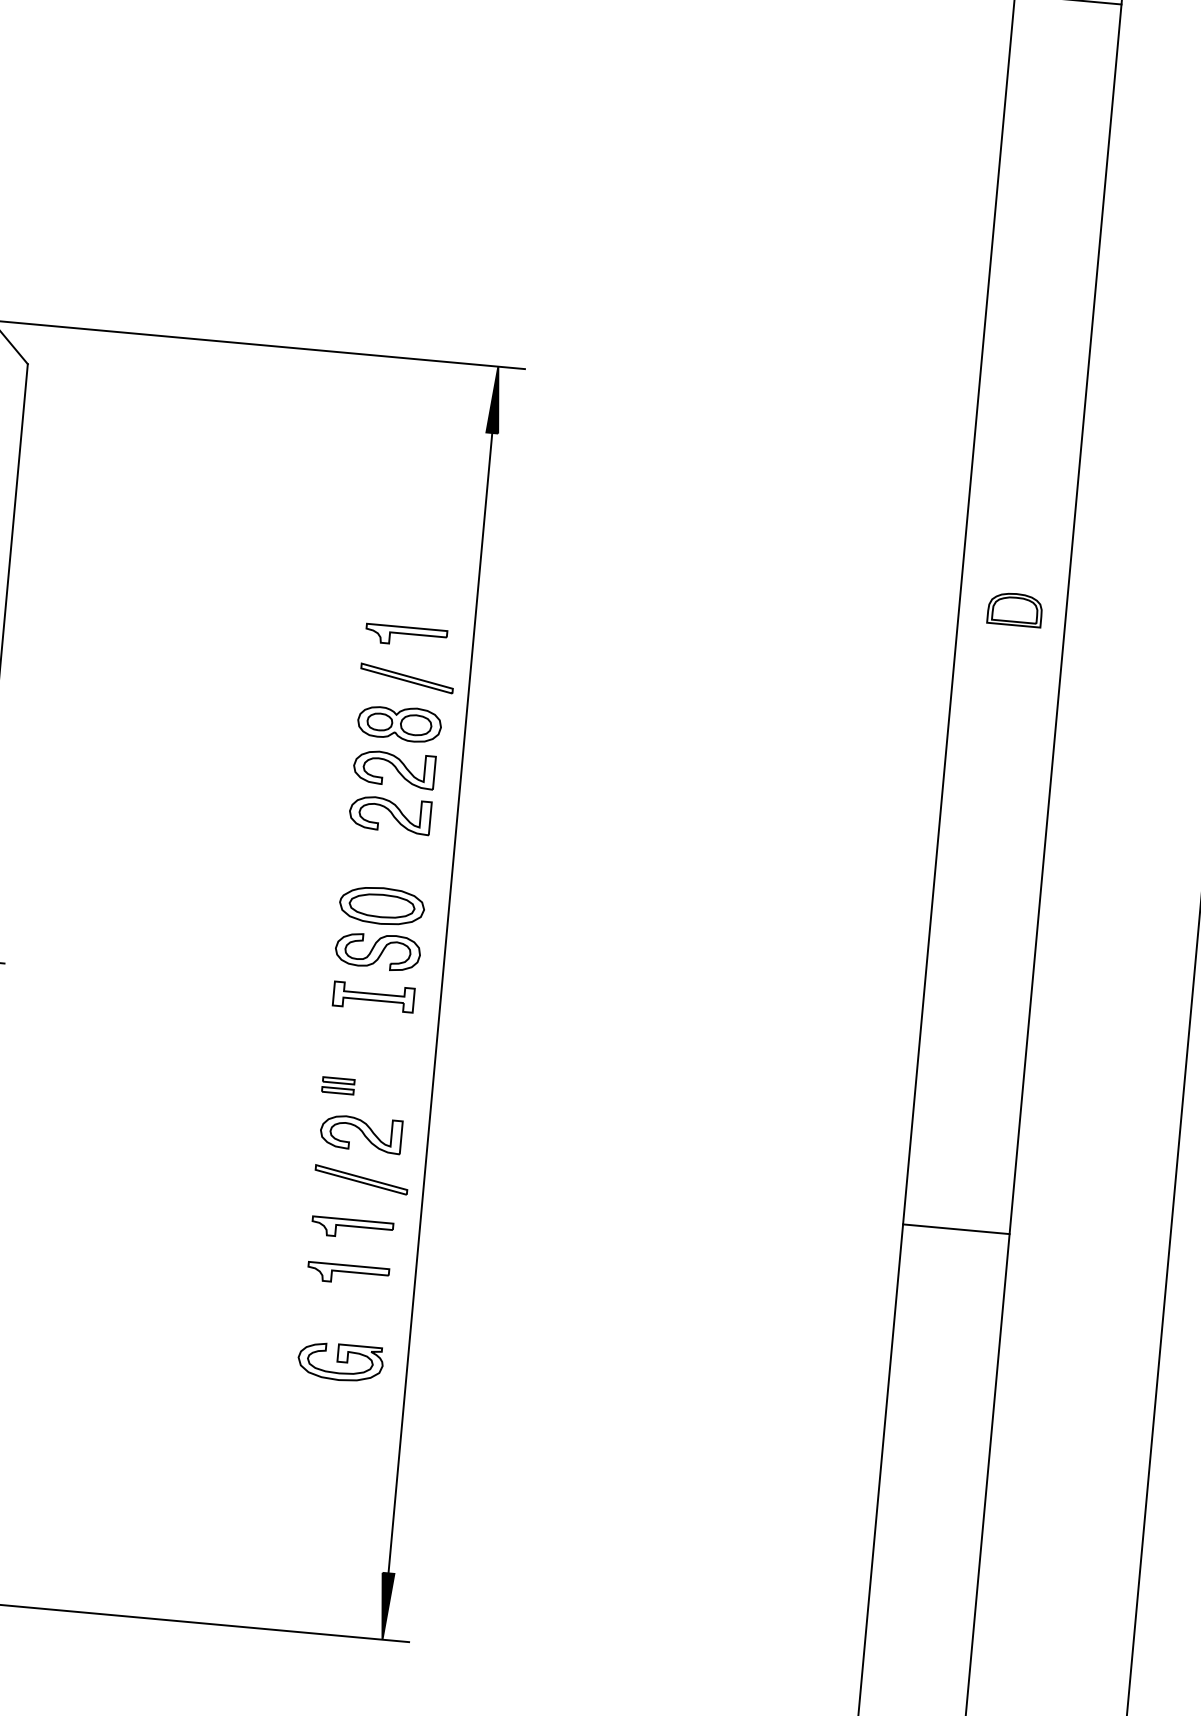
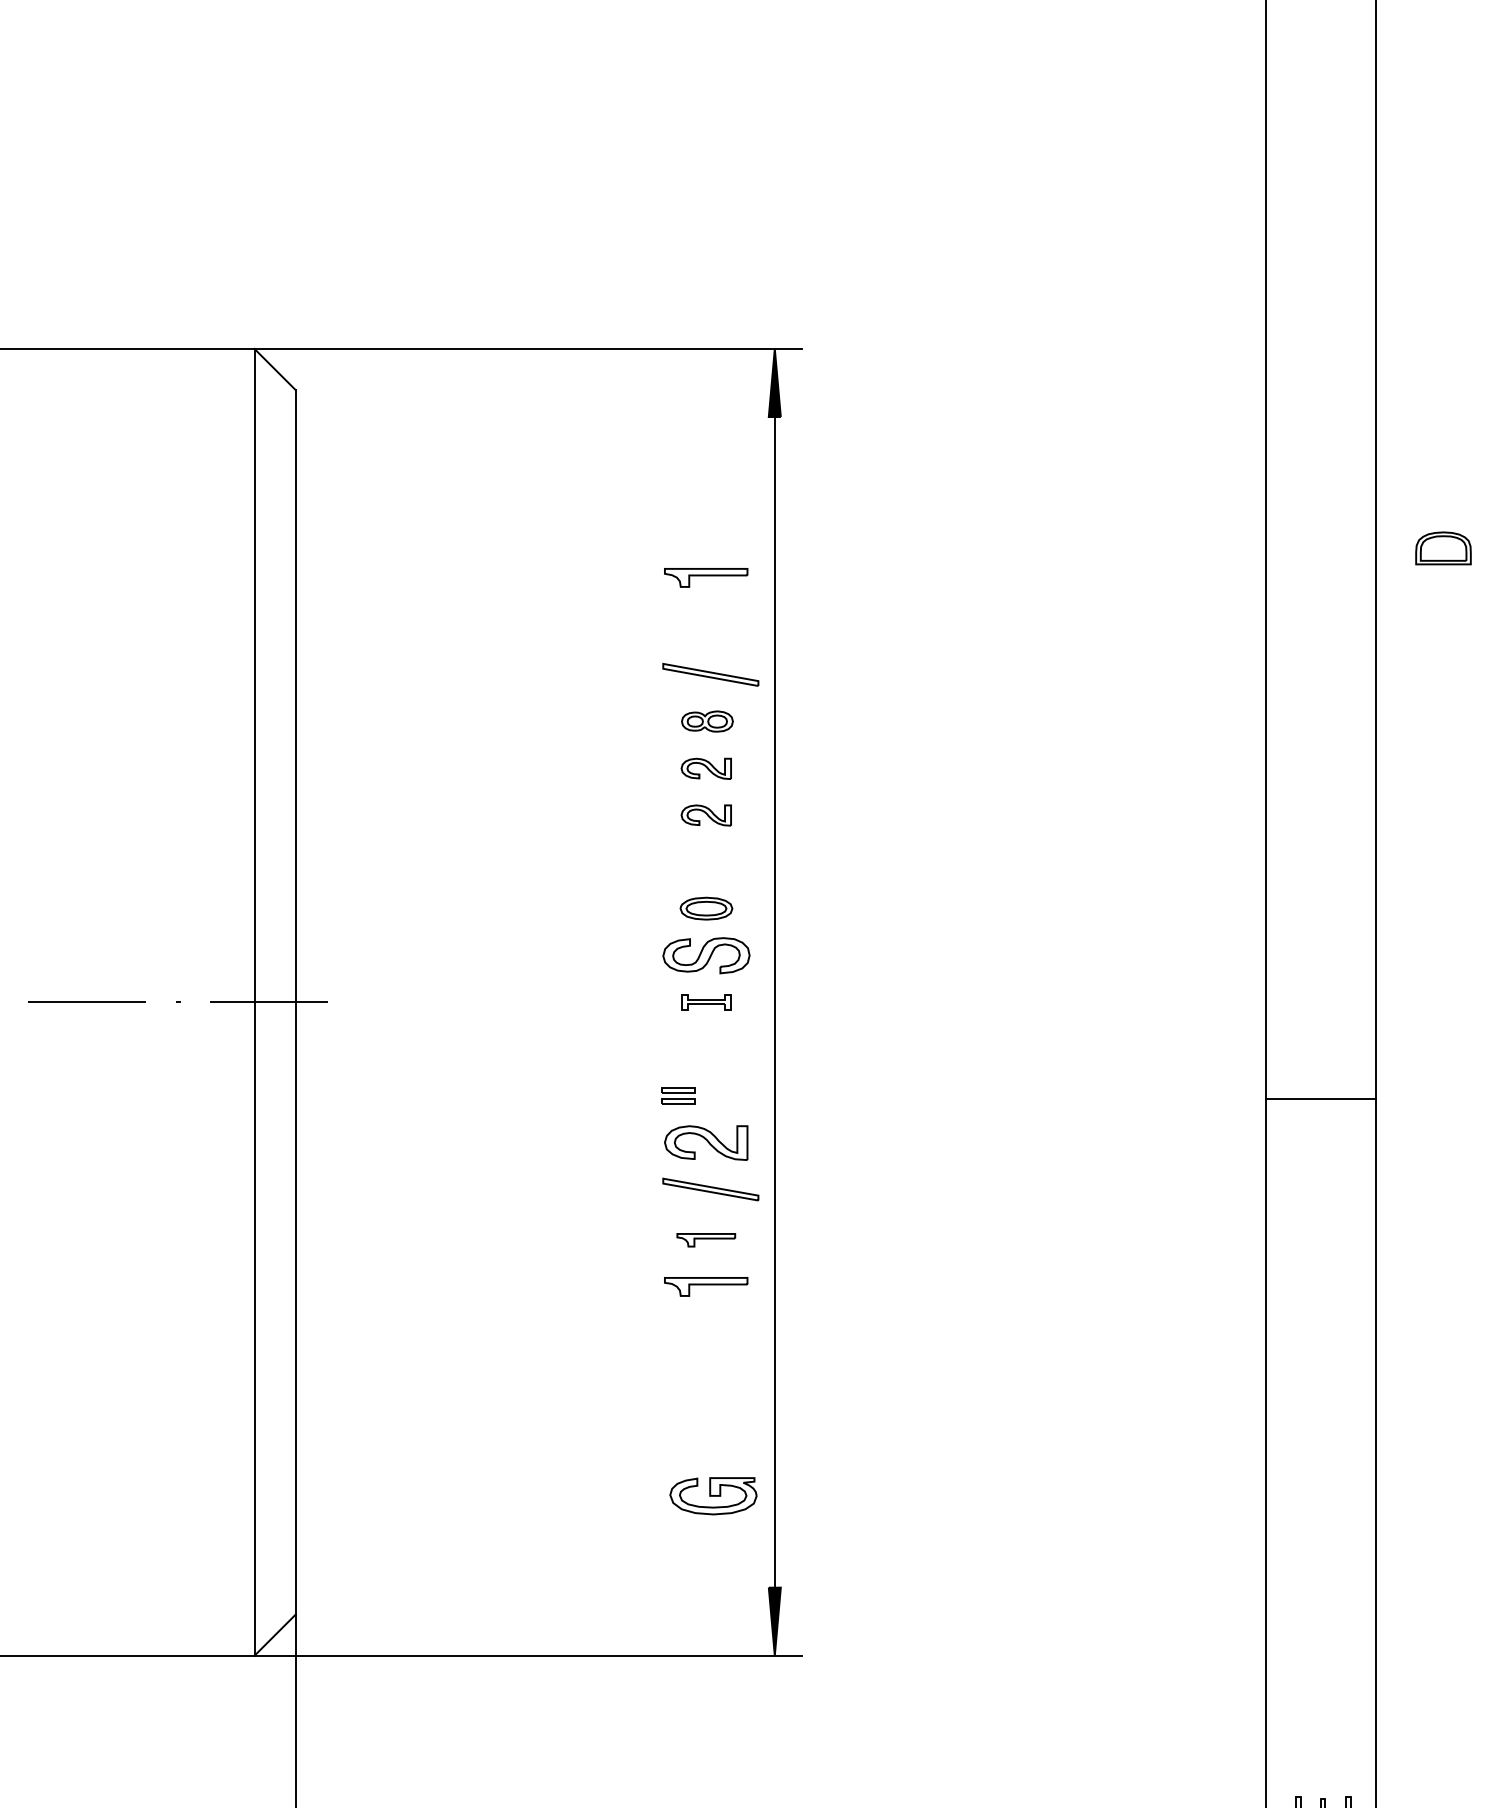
part: (1015, 609) -> (1443, 548), moved
part: (406, 635) -> (706, 577), moved
part: (399, 723) -> (707, 721), size x0.6
part: (394, 769) -> (706, 768), size x0.6
part: (390, 815) -> (706, 815), size x0.6
part: (382, 905) -> (706, 908), size x0.6
part: (372, 997) -> (705, 1002), size x0.6
part: (352, 1229) -> (706, 1240), size x0.7
line: (955, 1229) -> (1320, 1098), moved
part: (340, 1362) -> (713, 1496), moved

